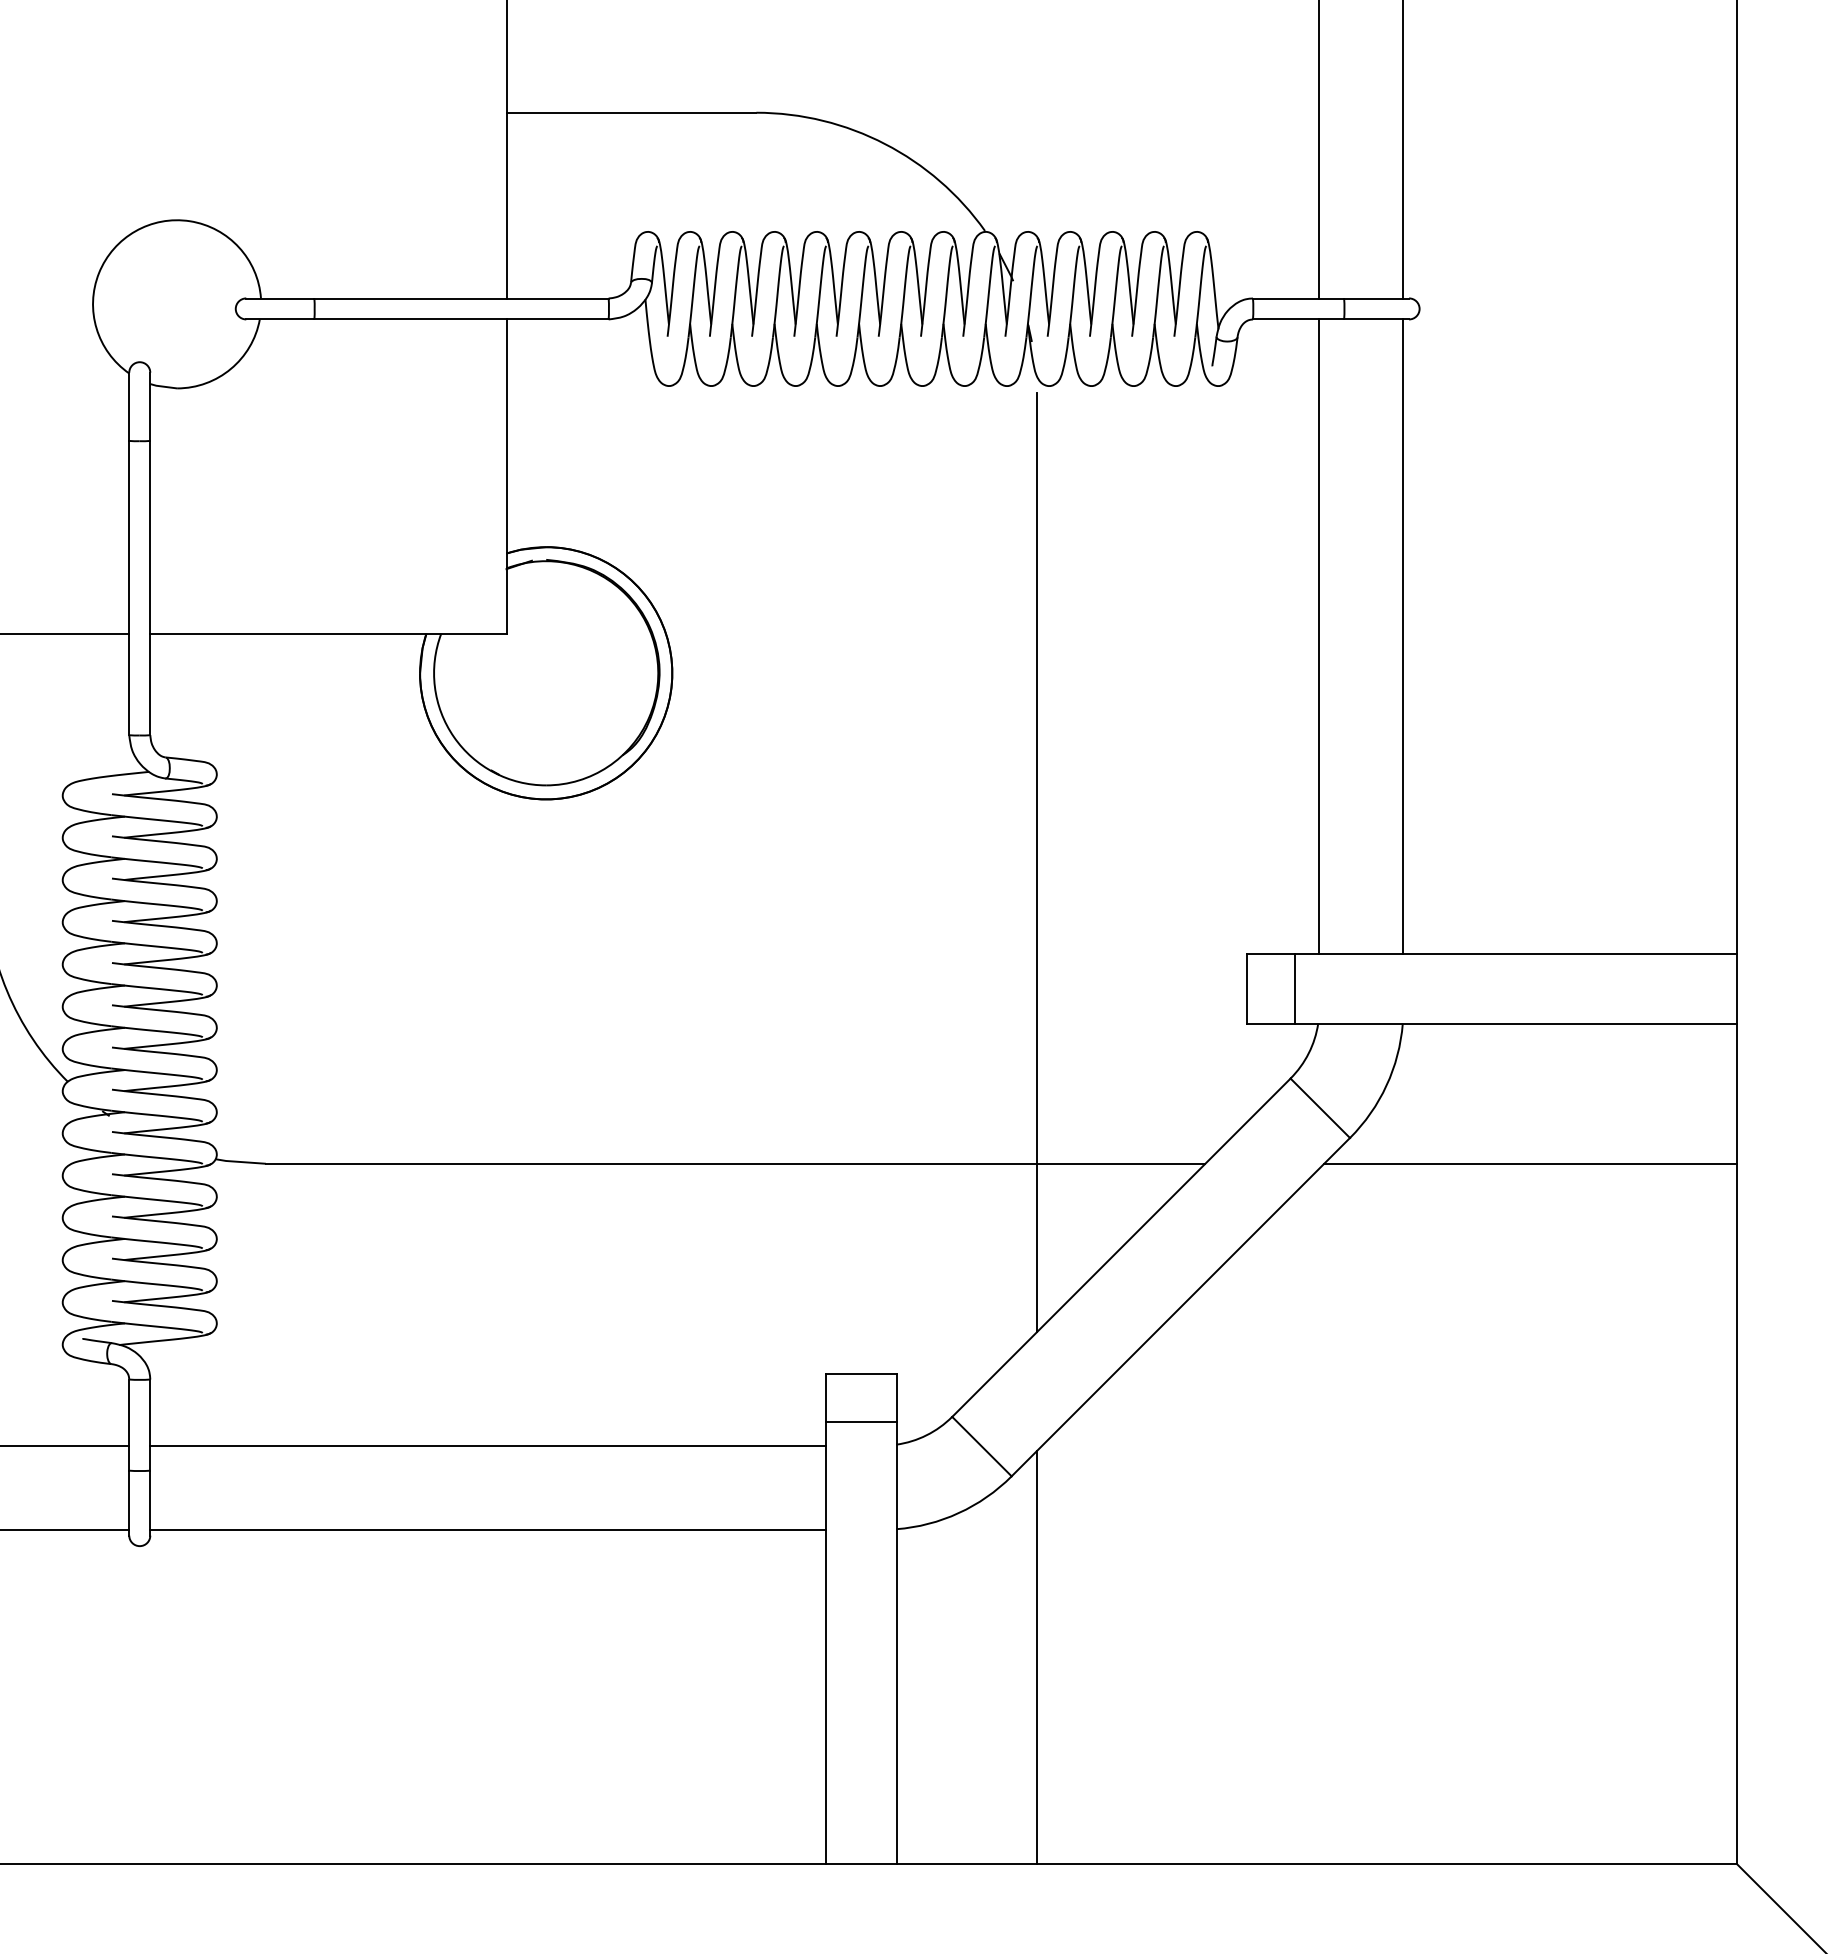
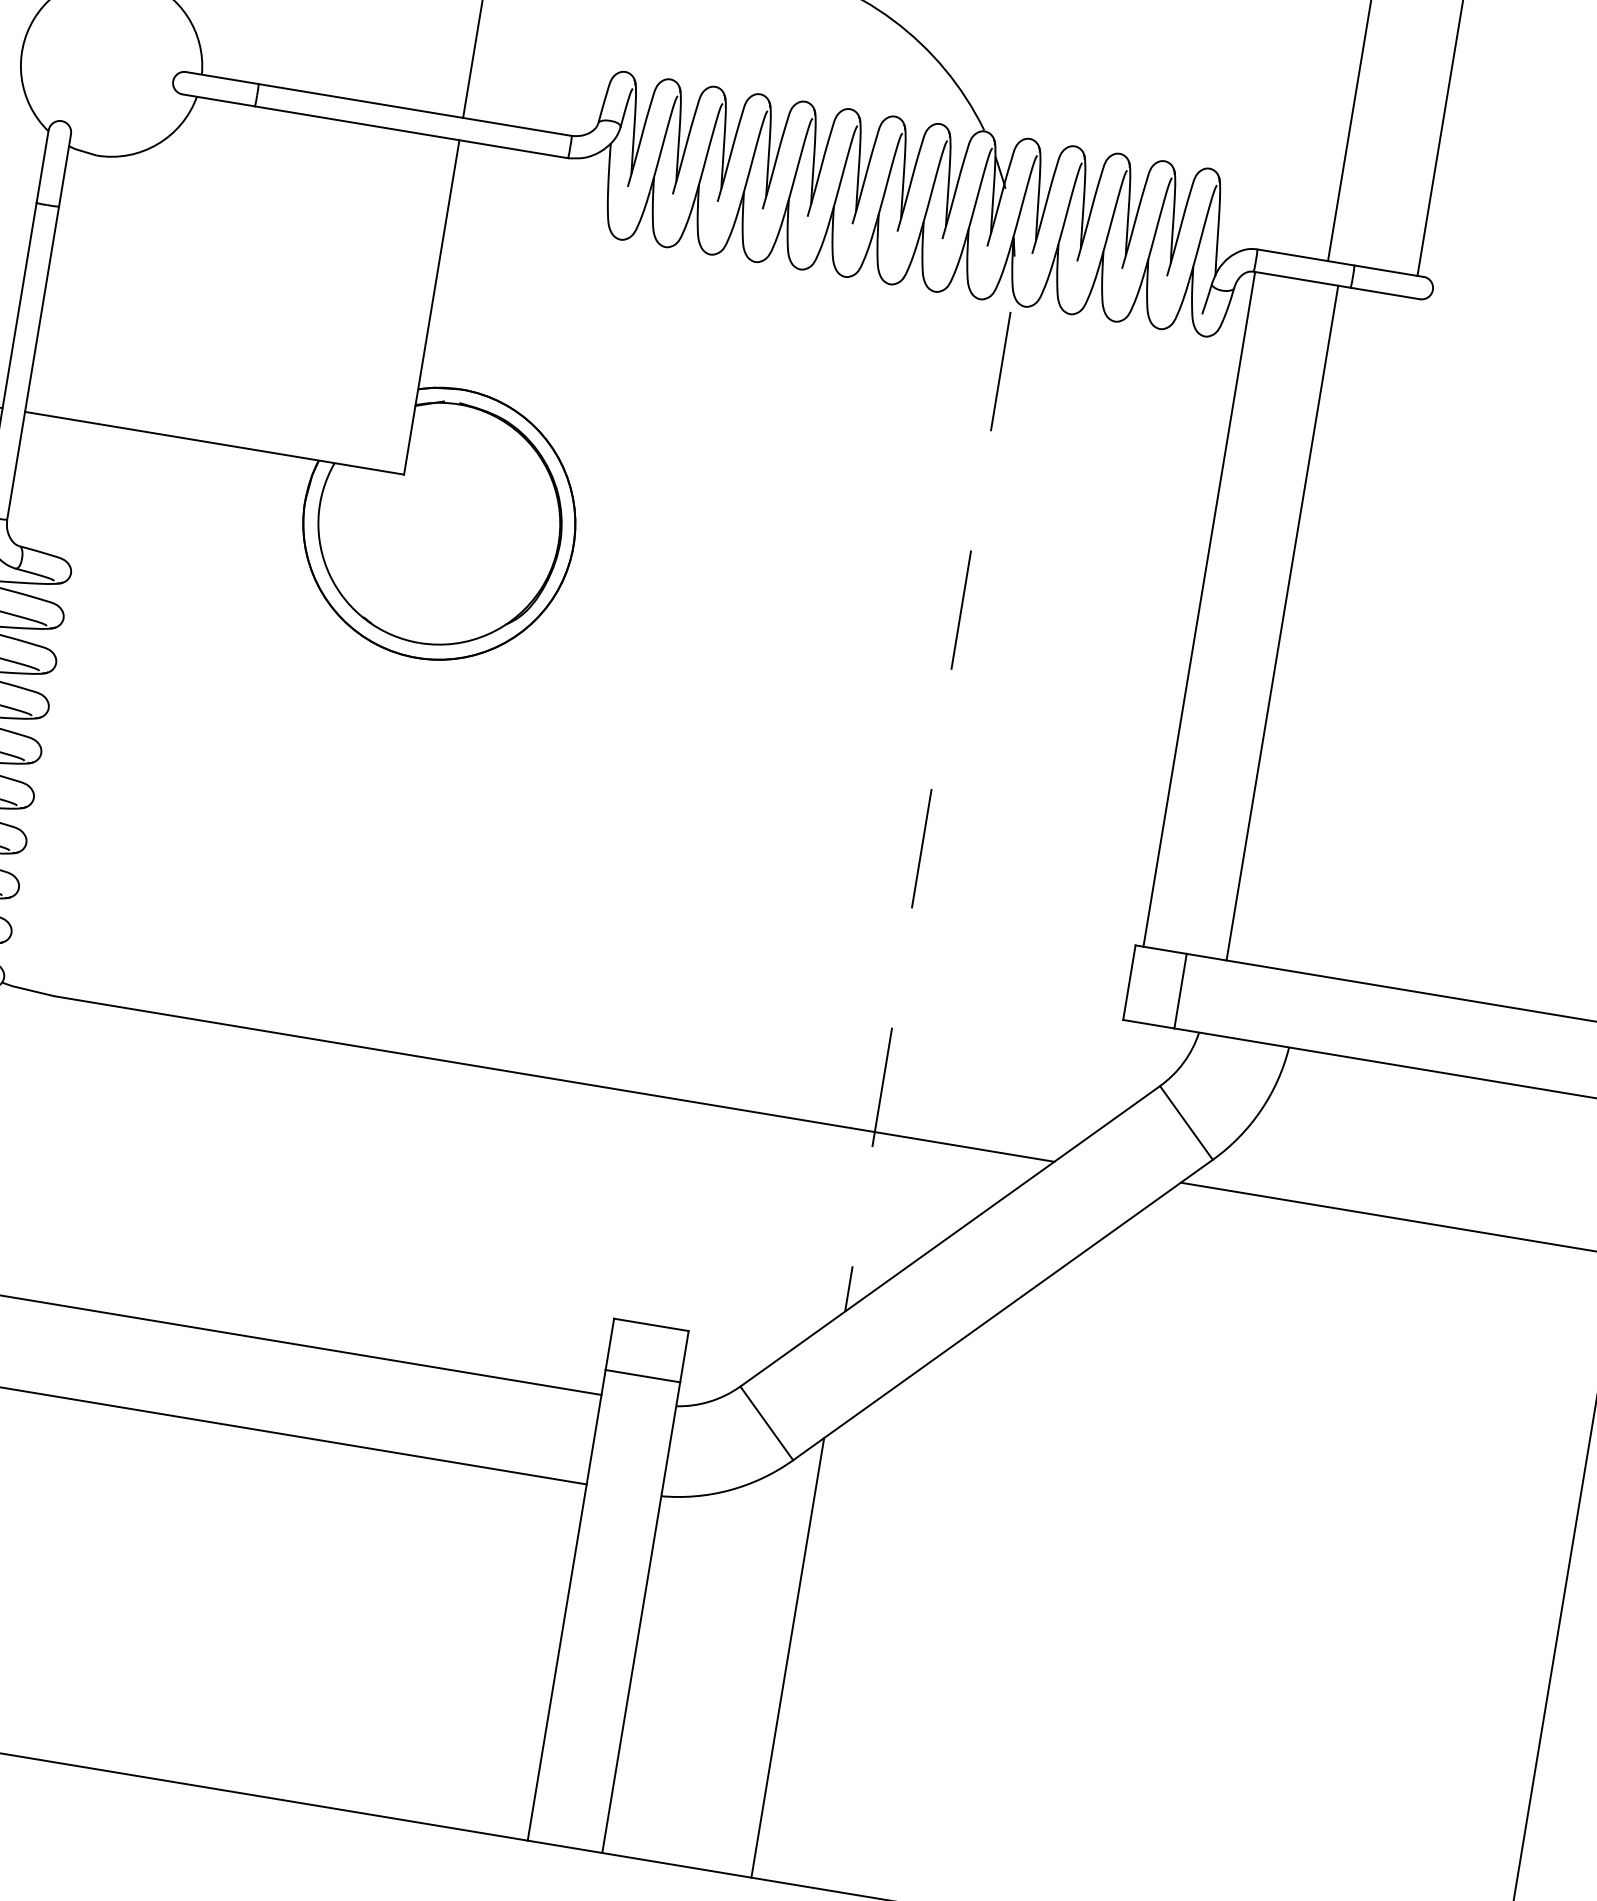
line: (1319, 636) -> (1199, 609), moved
line: (1403, 636) -> (1282, 623), moved
line: (1036, 862) -> (927, 811), solid -> dashed

